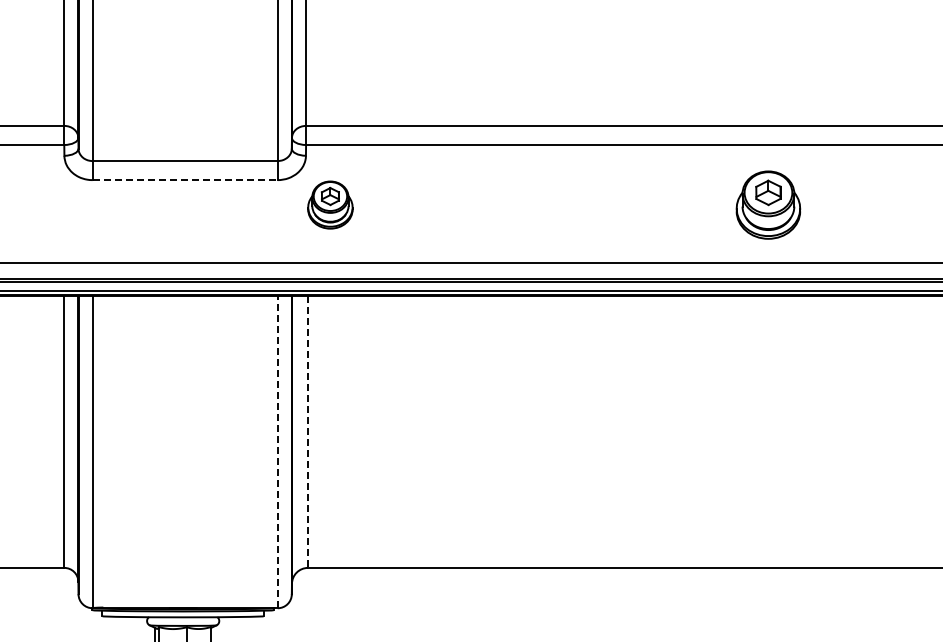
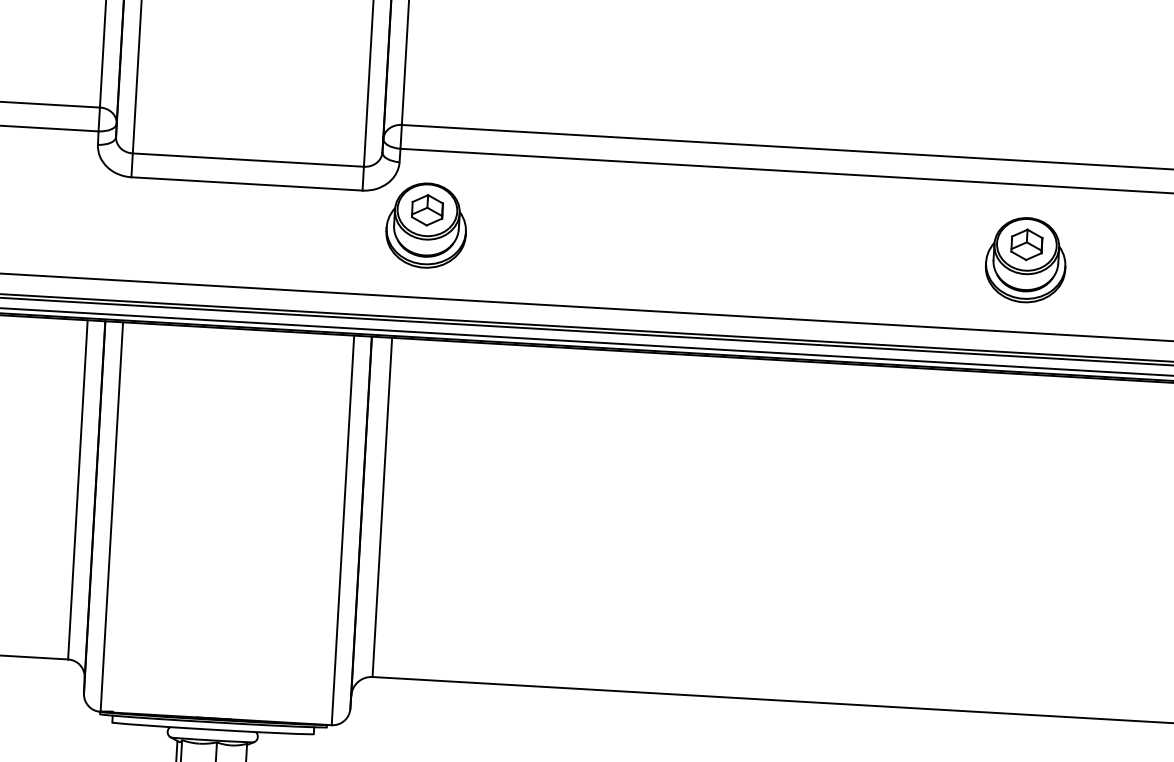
line: (185, 180) -> (247, 184), dashed -> solid
part: (330, 204) -> (426, 224), size x1.43
part: (768, 204) -> (1026, 259), moved
line: (308, 432) -> (382, 507), dashed -> solid
line: (277, 452) -> (342, 530), dashed -> solid

